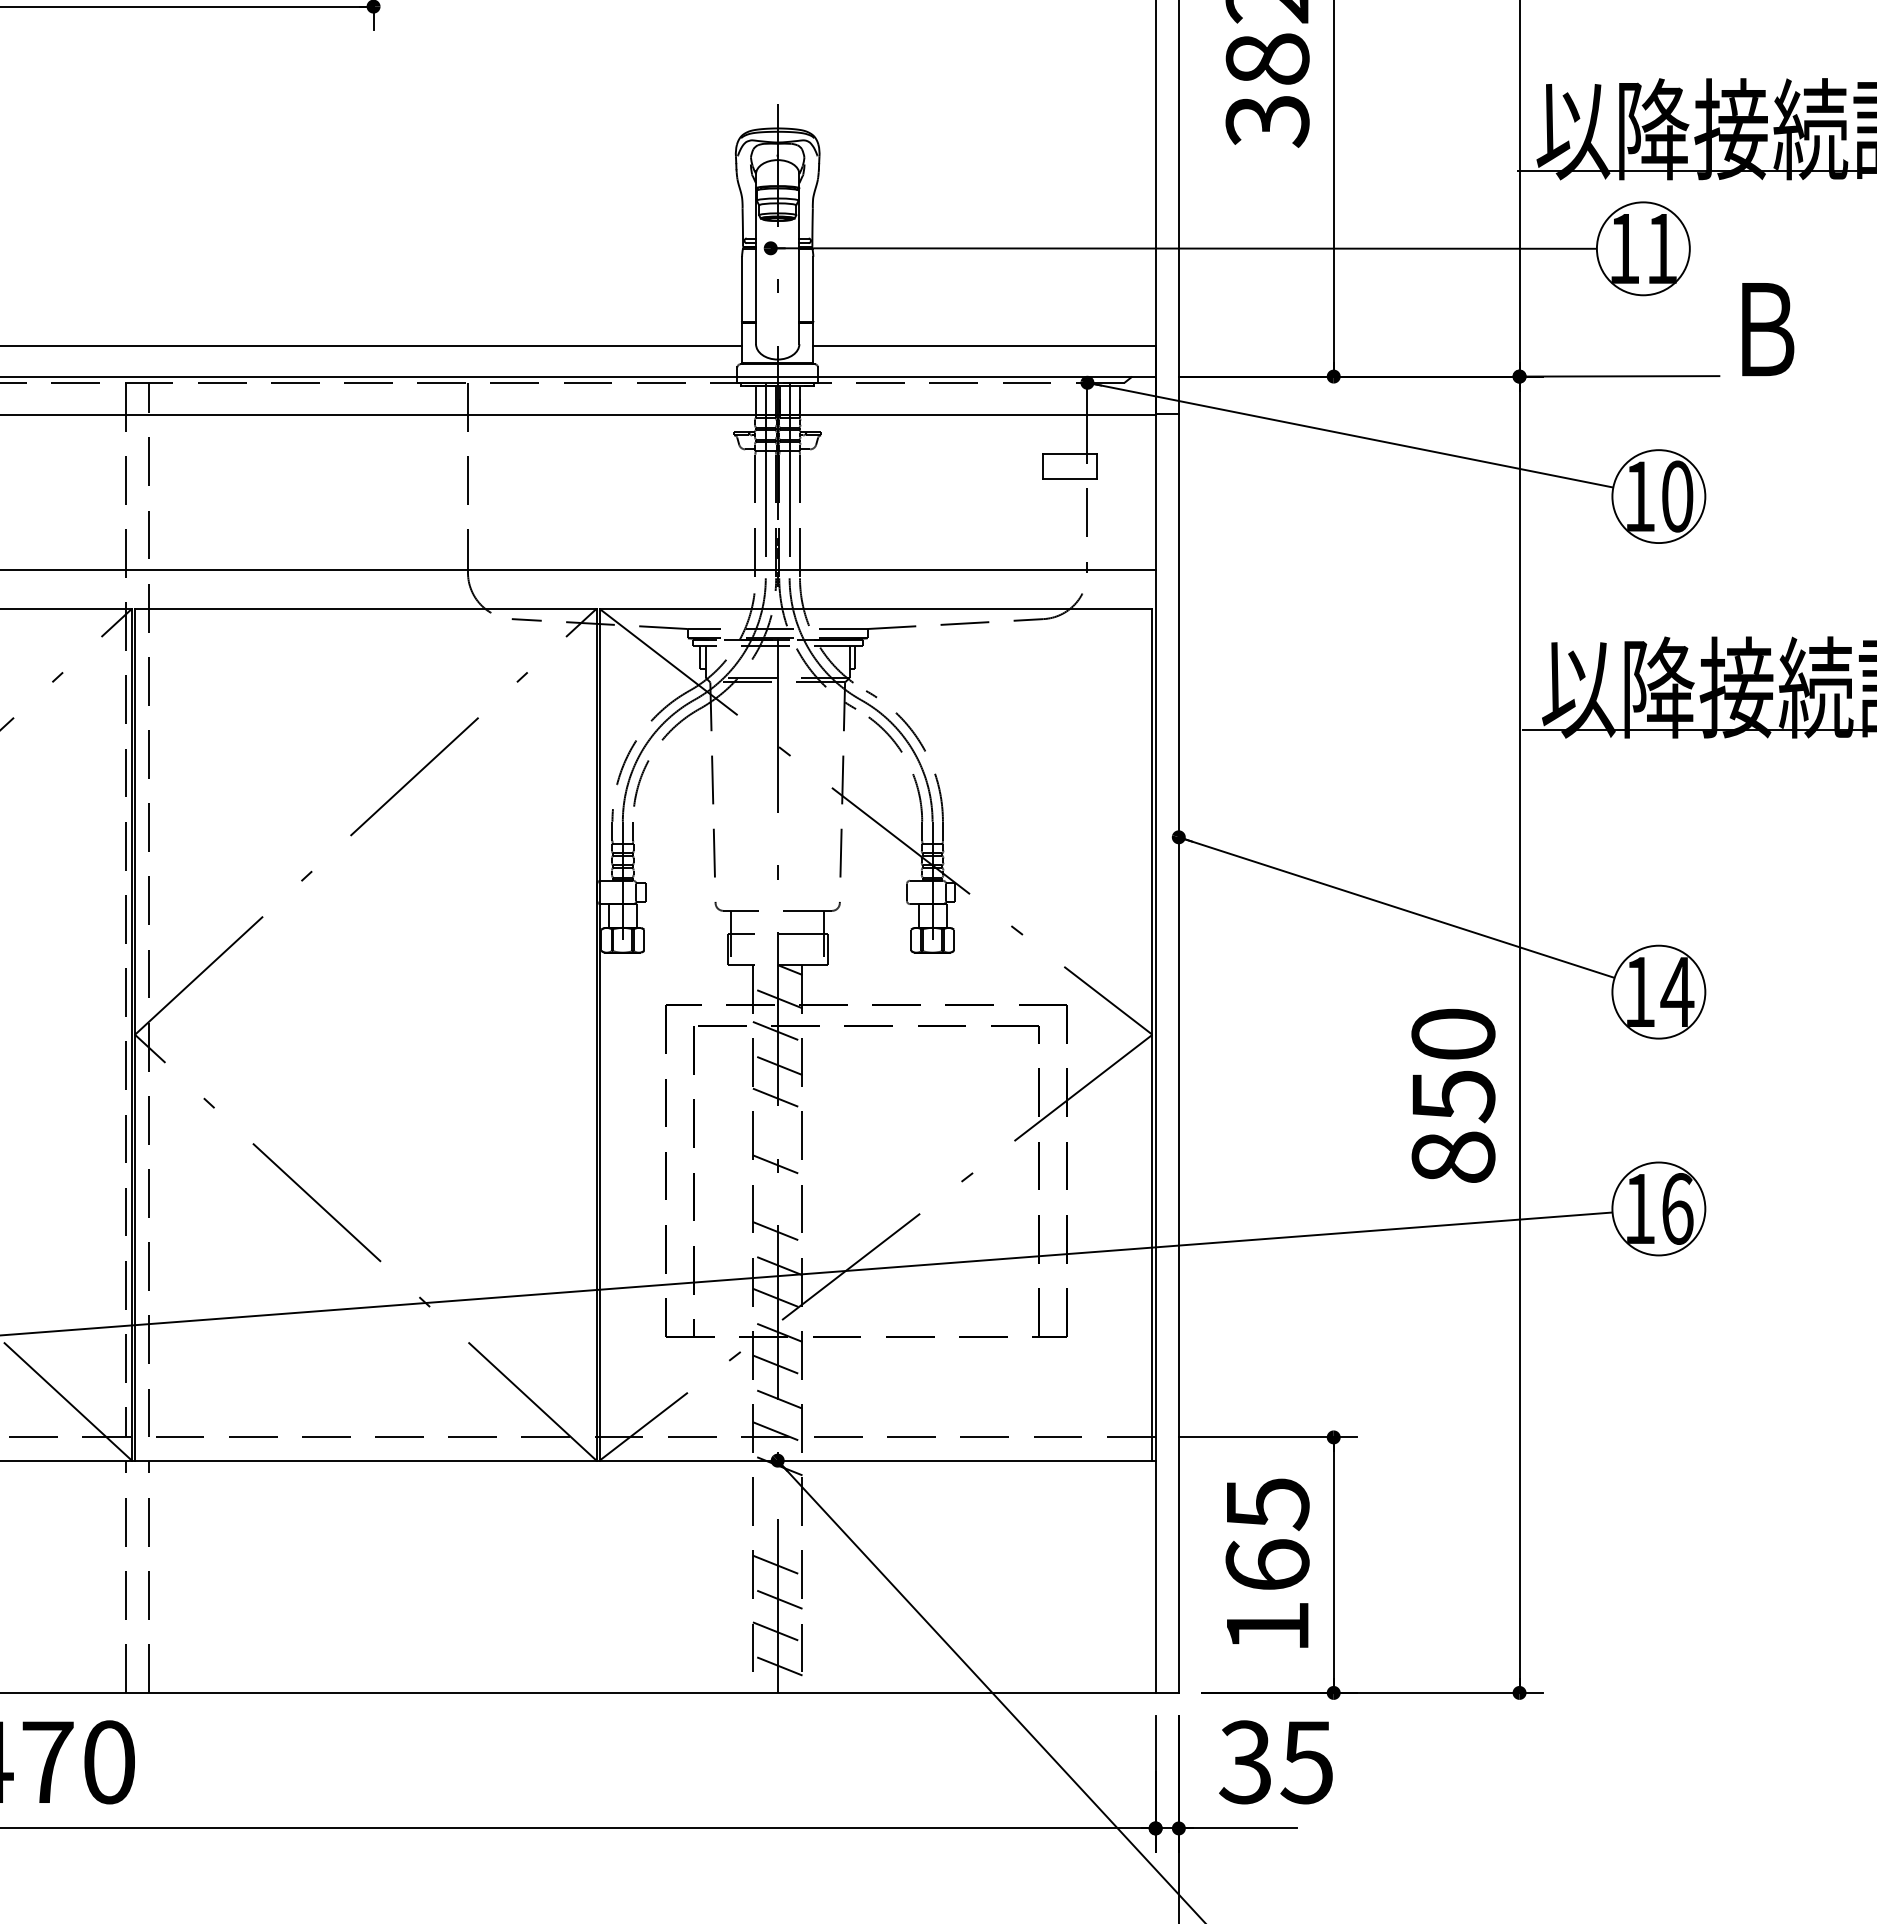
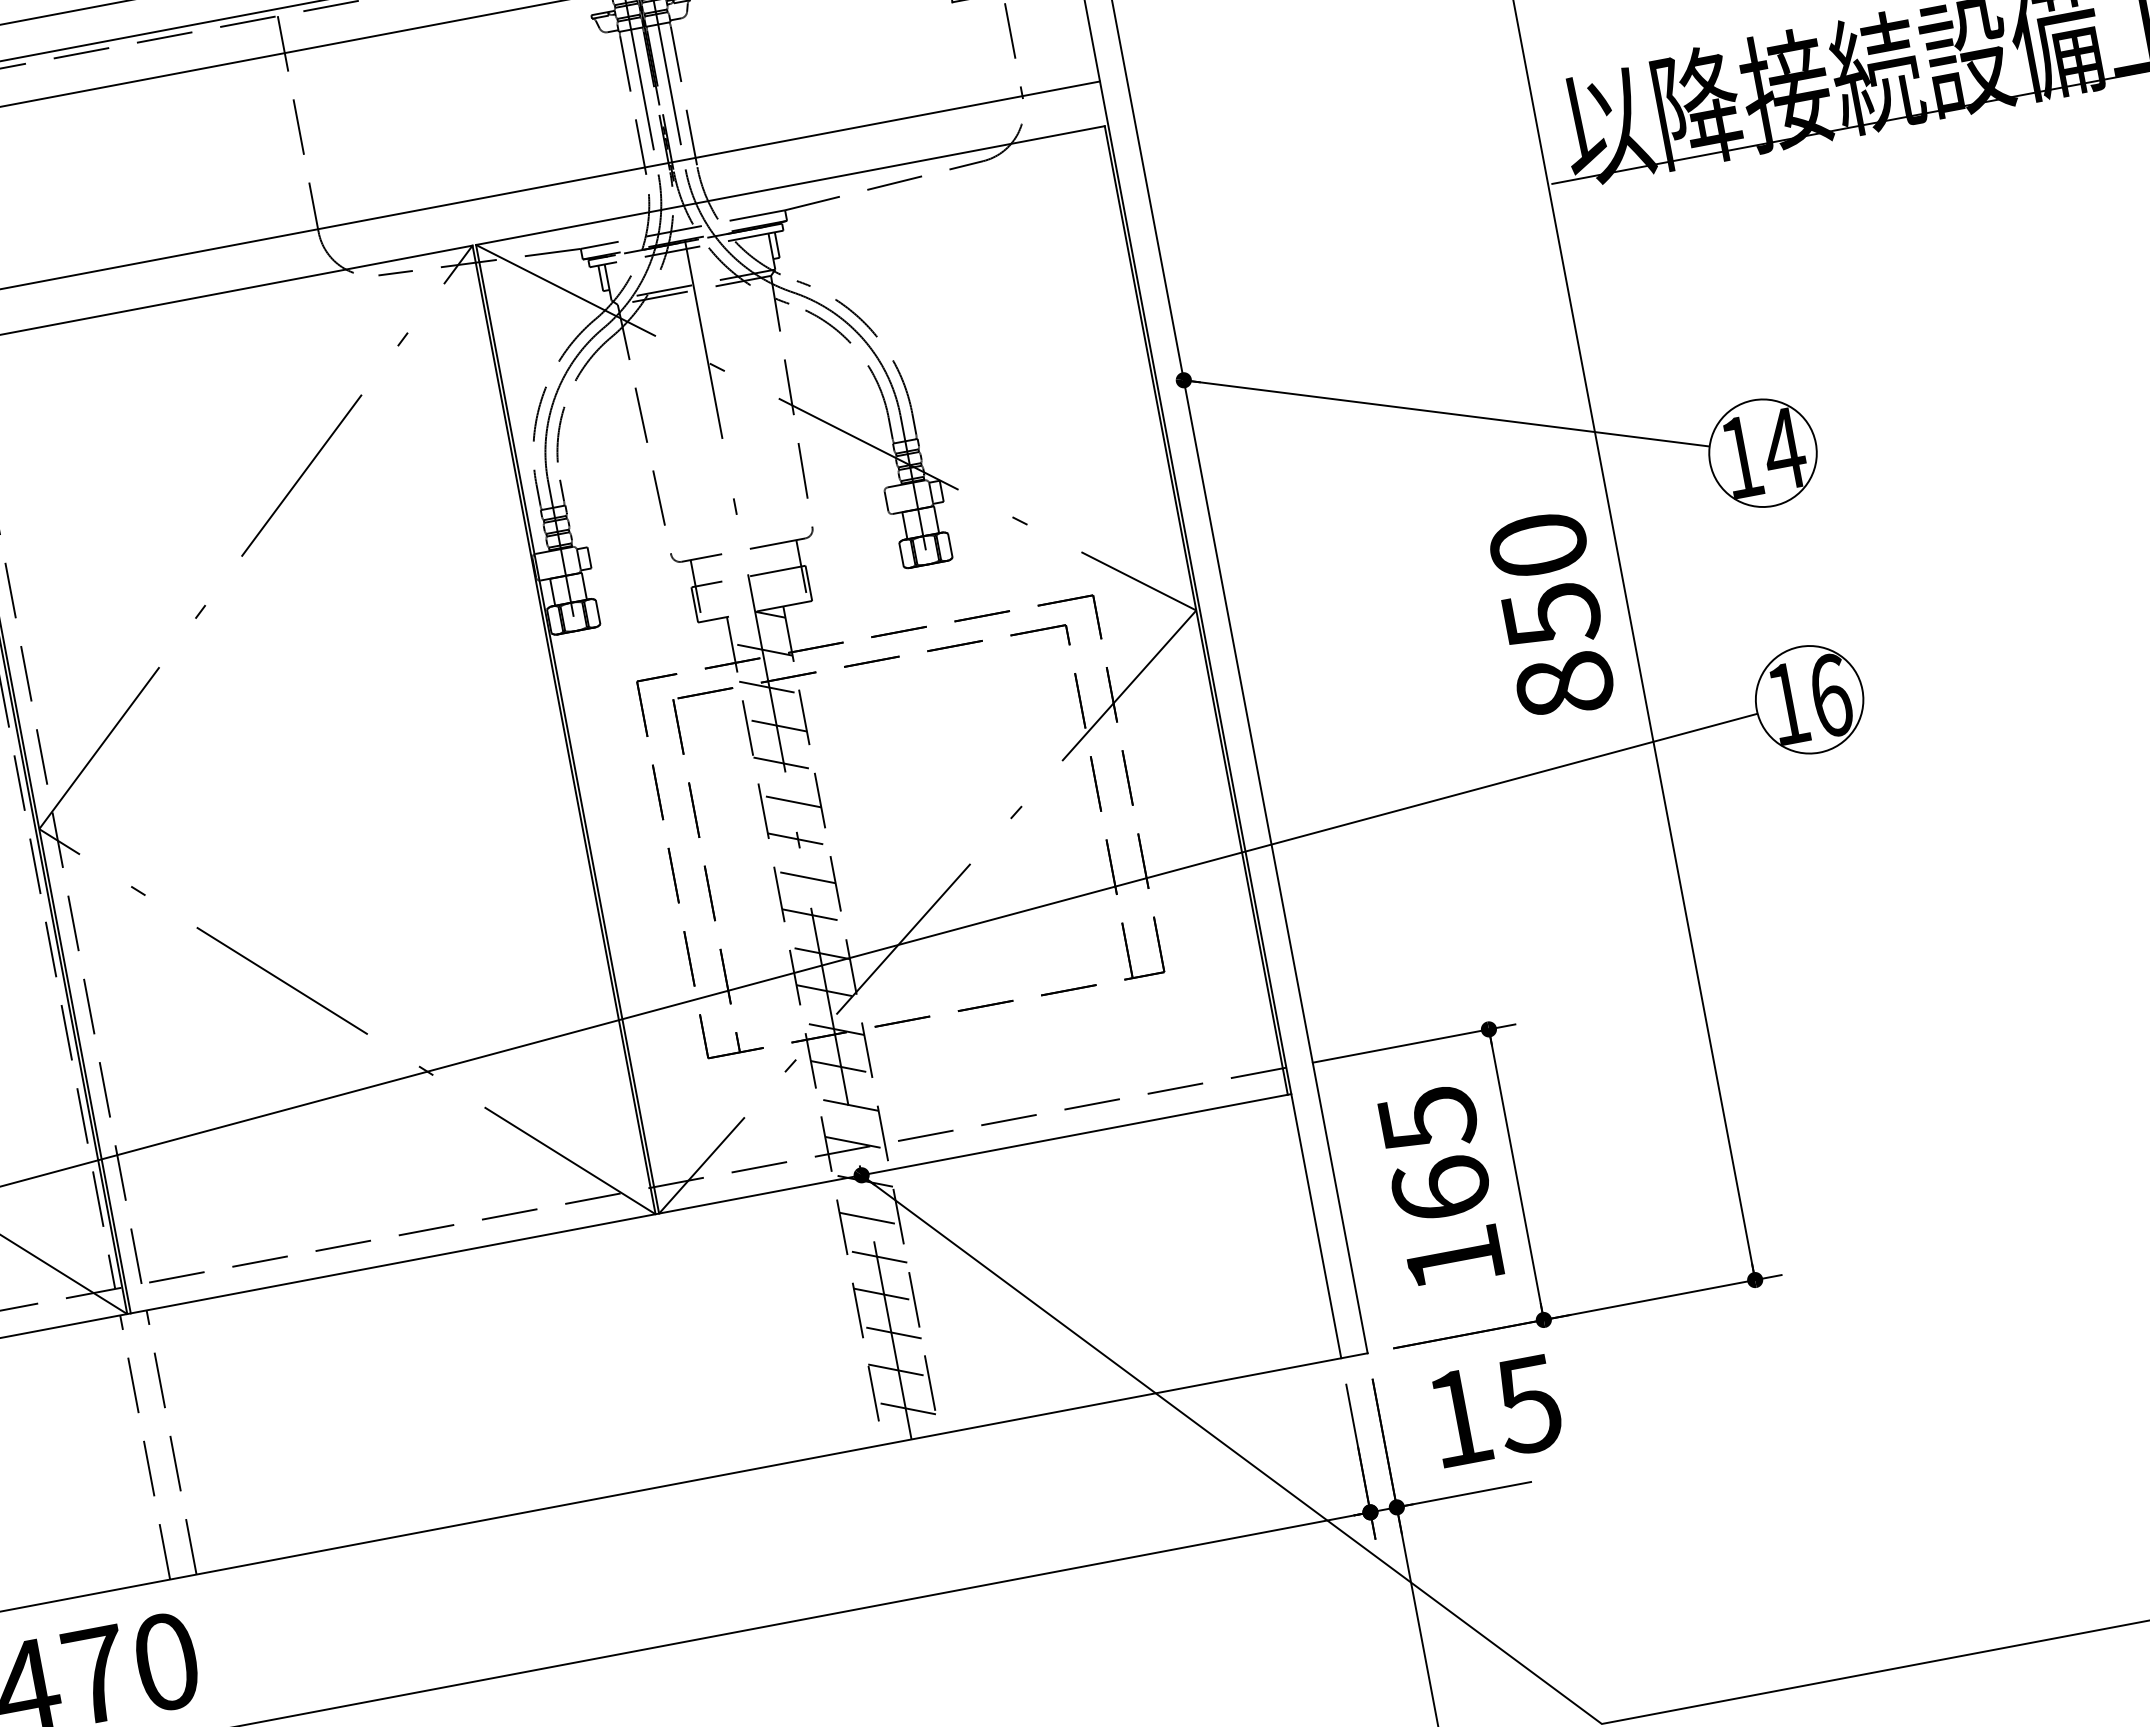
line: (777, 1131) -> (790, 801), added
line: (777, 1198) -> (805, 877), added
line: (777, 1498) -> (869, 1218), added
line: (777, 1532) -> (876, 1257), added
text: (1244, 1762) -> (1457, 1418), 35 -> 15

